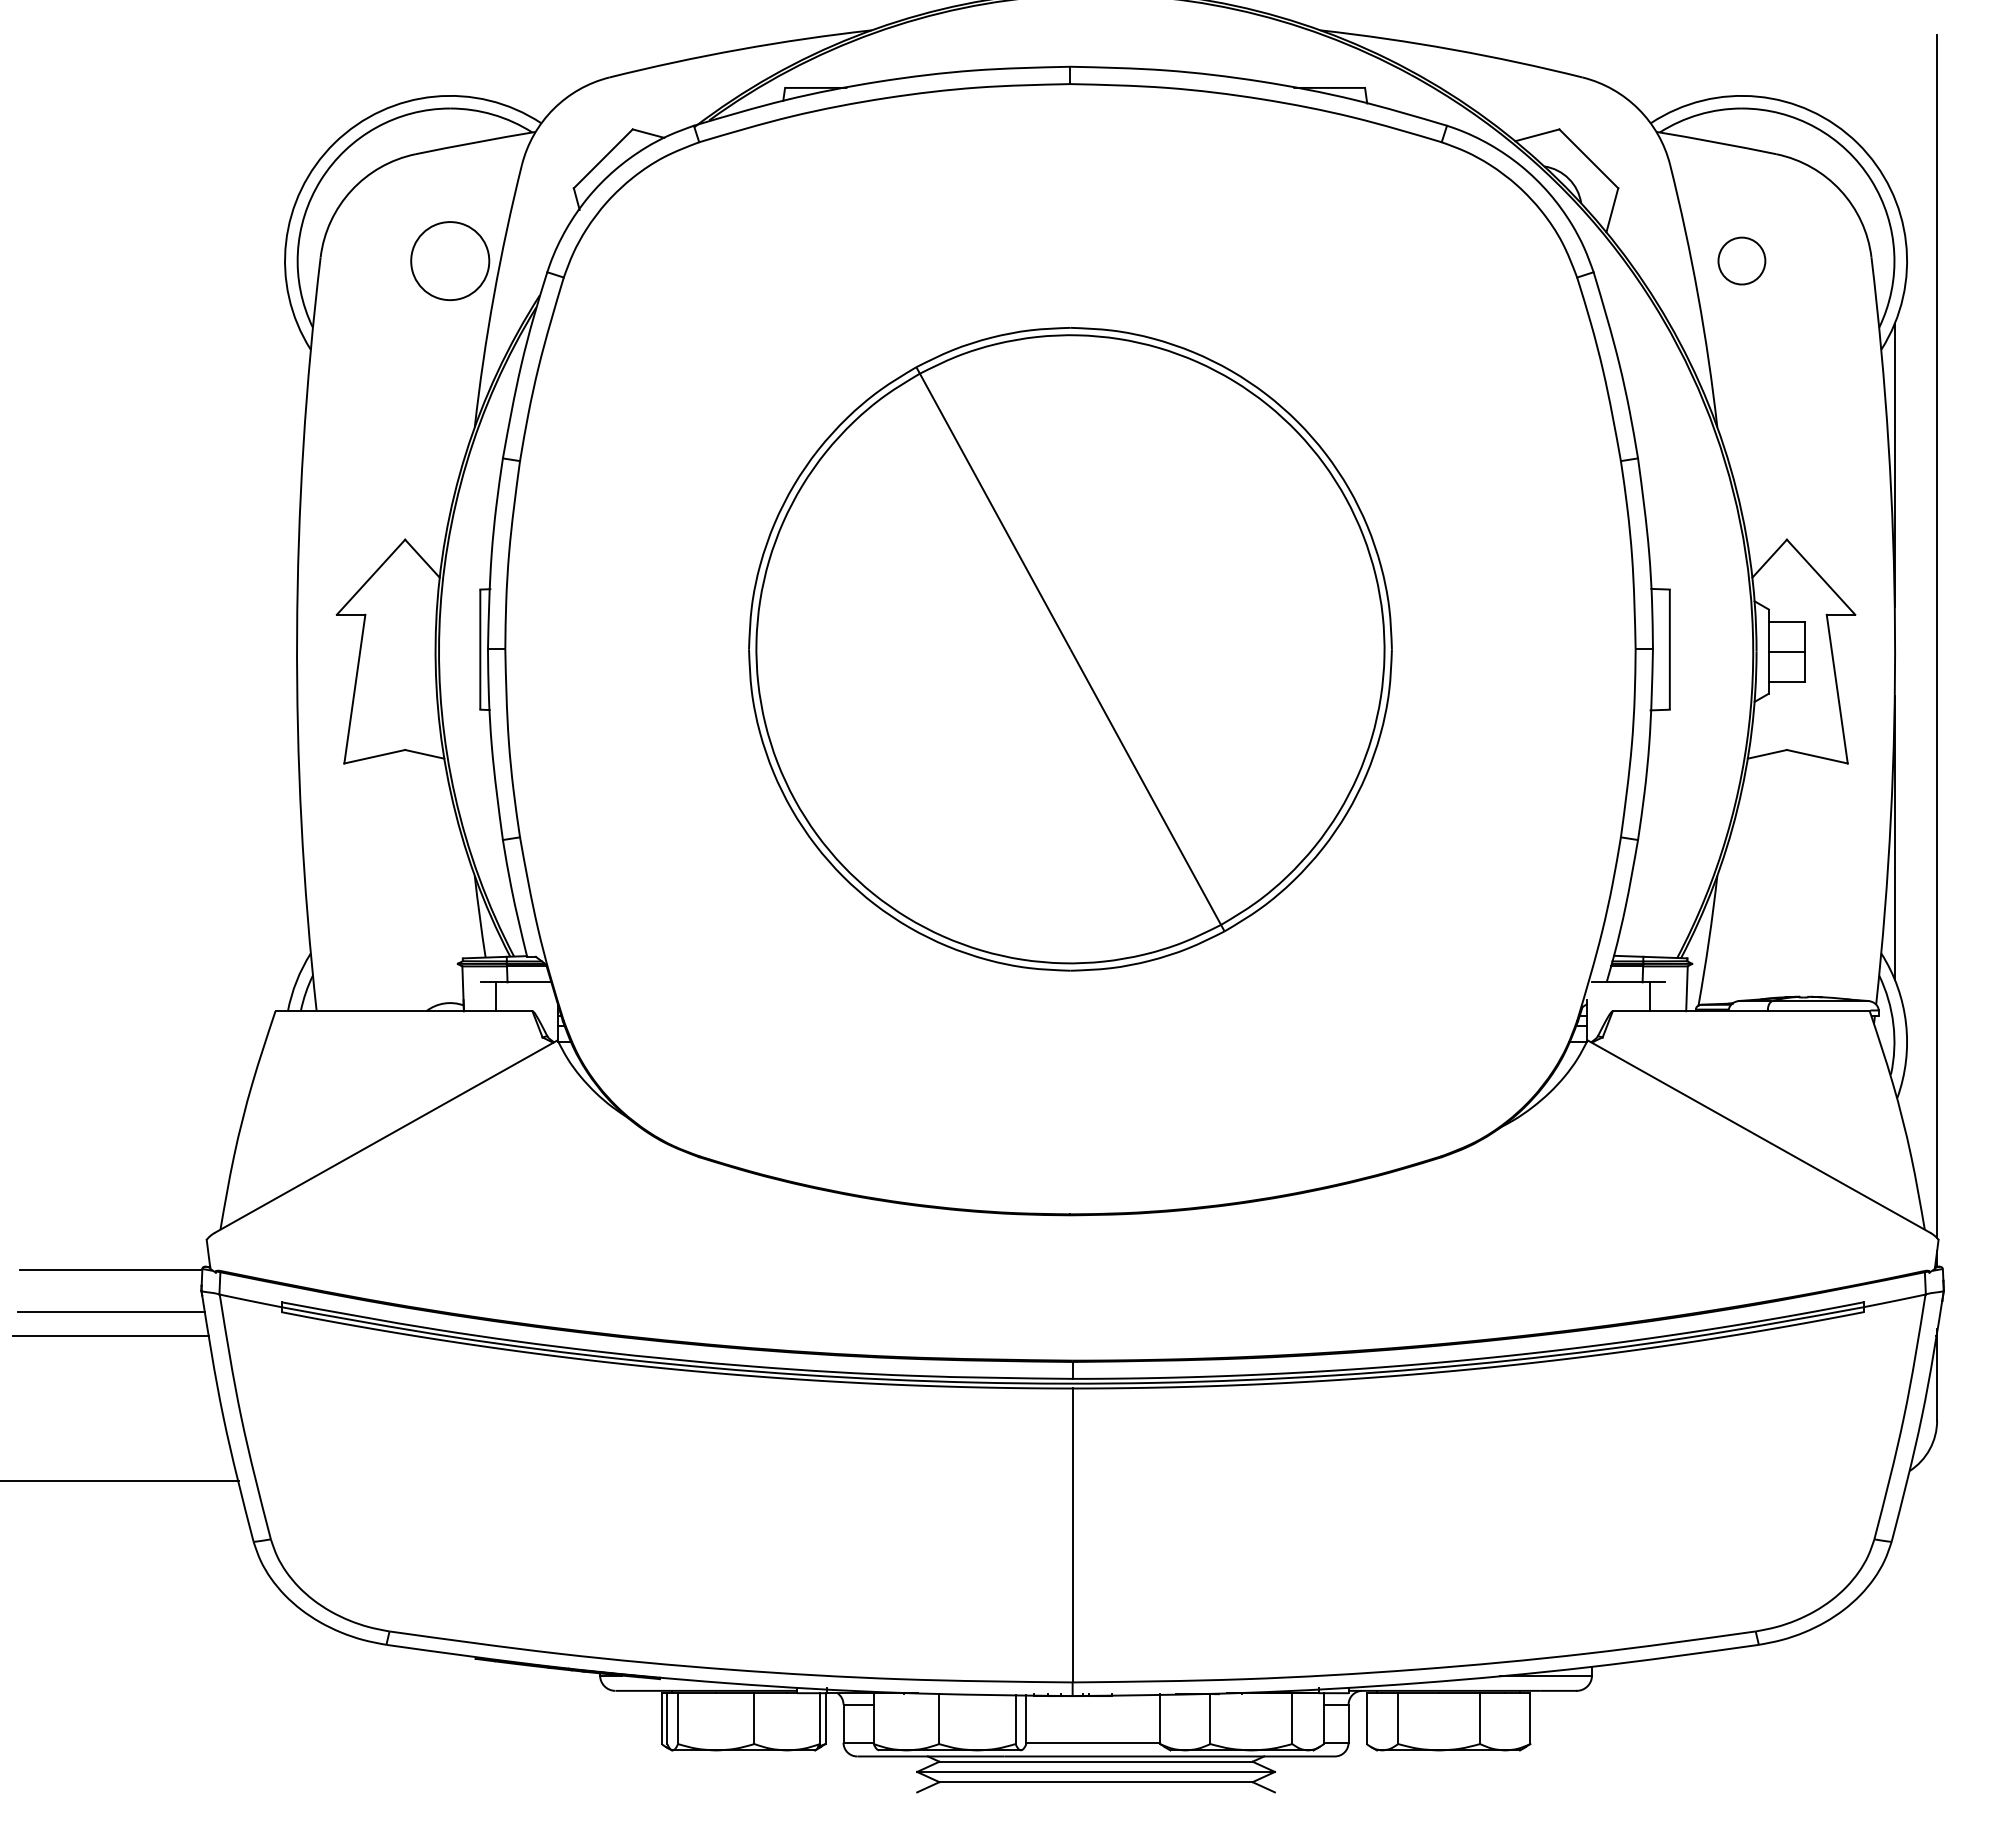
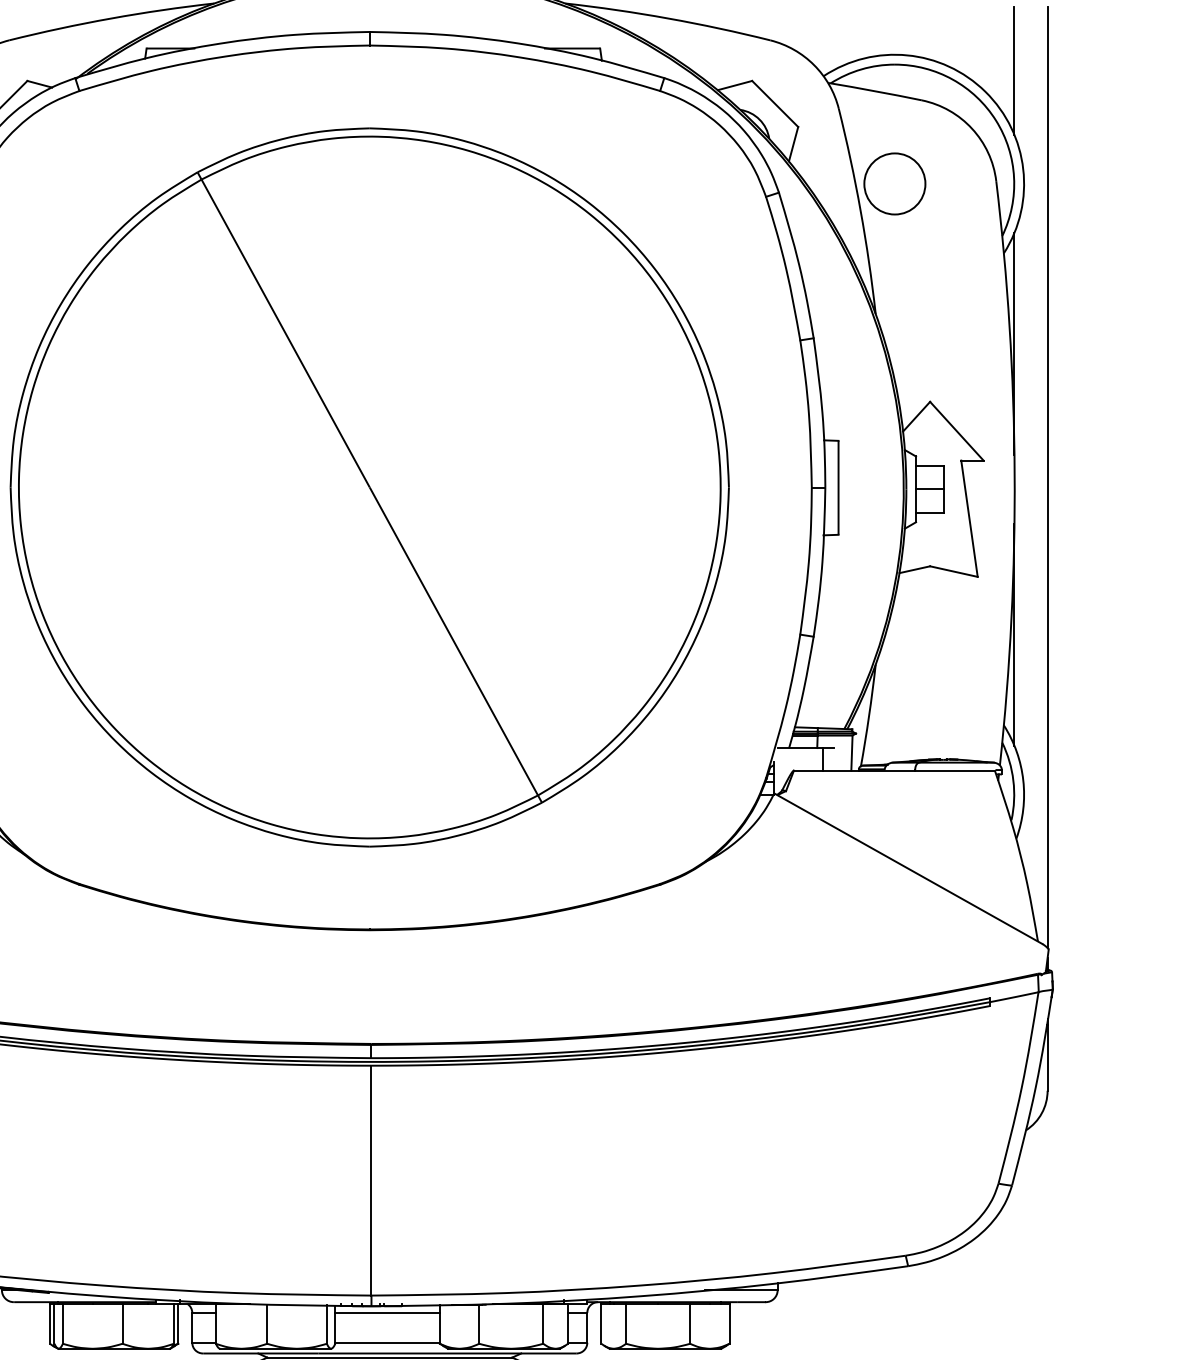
line: (1894, 116) -> (1014, 70), added
circle: (1741, 260) -> (894, 183), size x1.67
part: (1070, 649) -> (369, 487), size x1.43
line: (1093, 1704) -> (387, 1312), added

